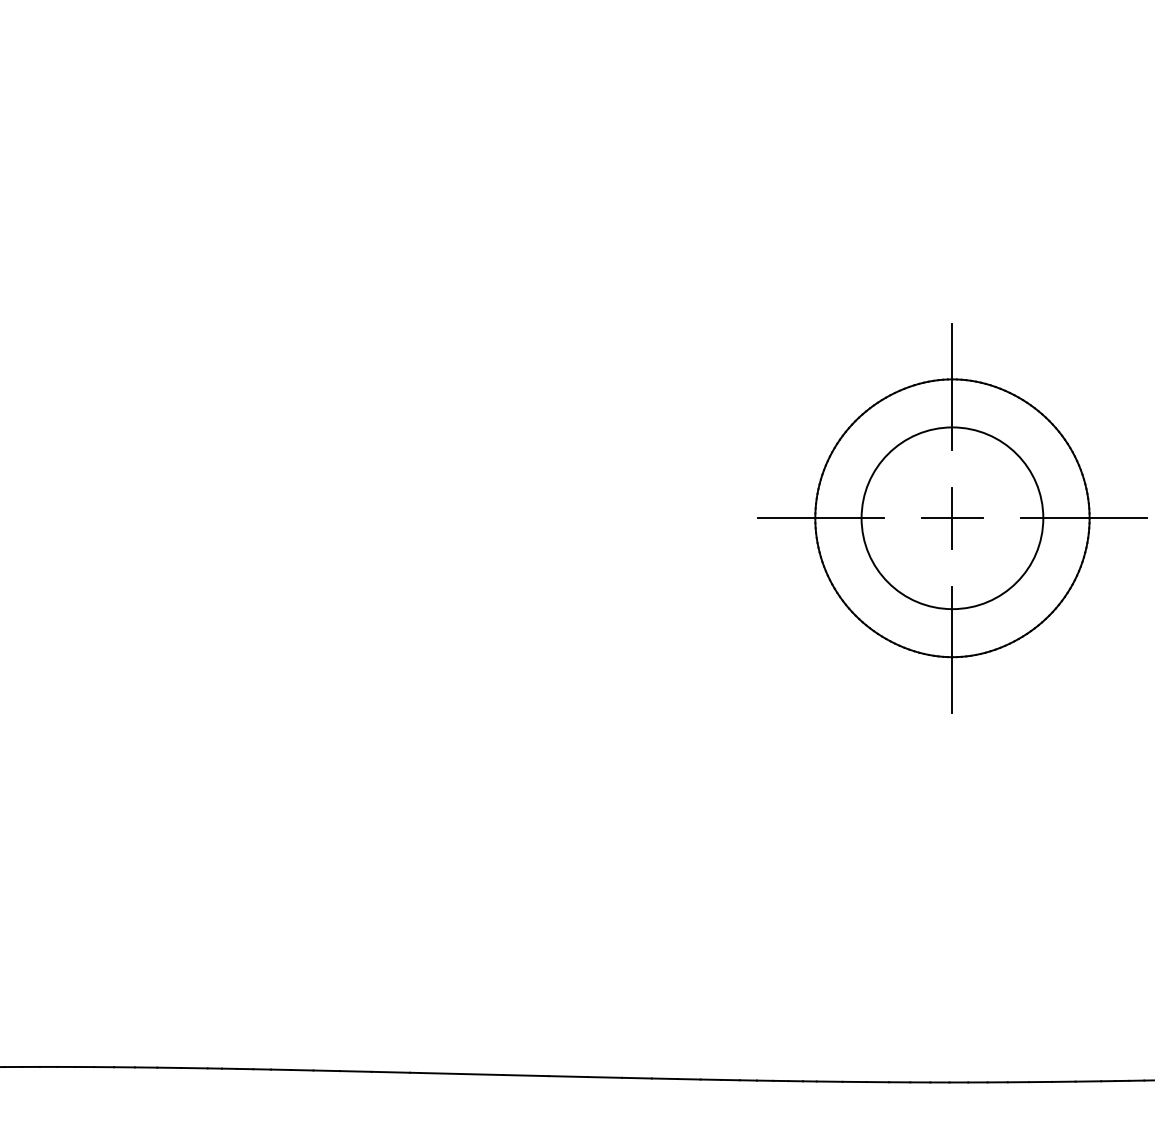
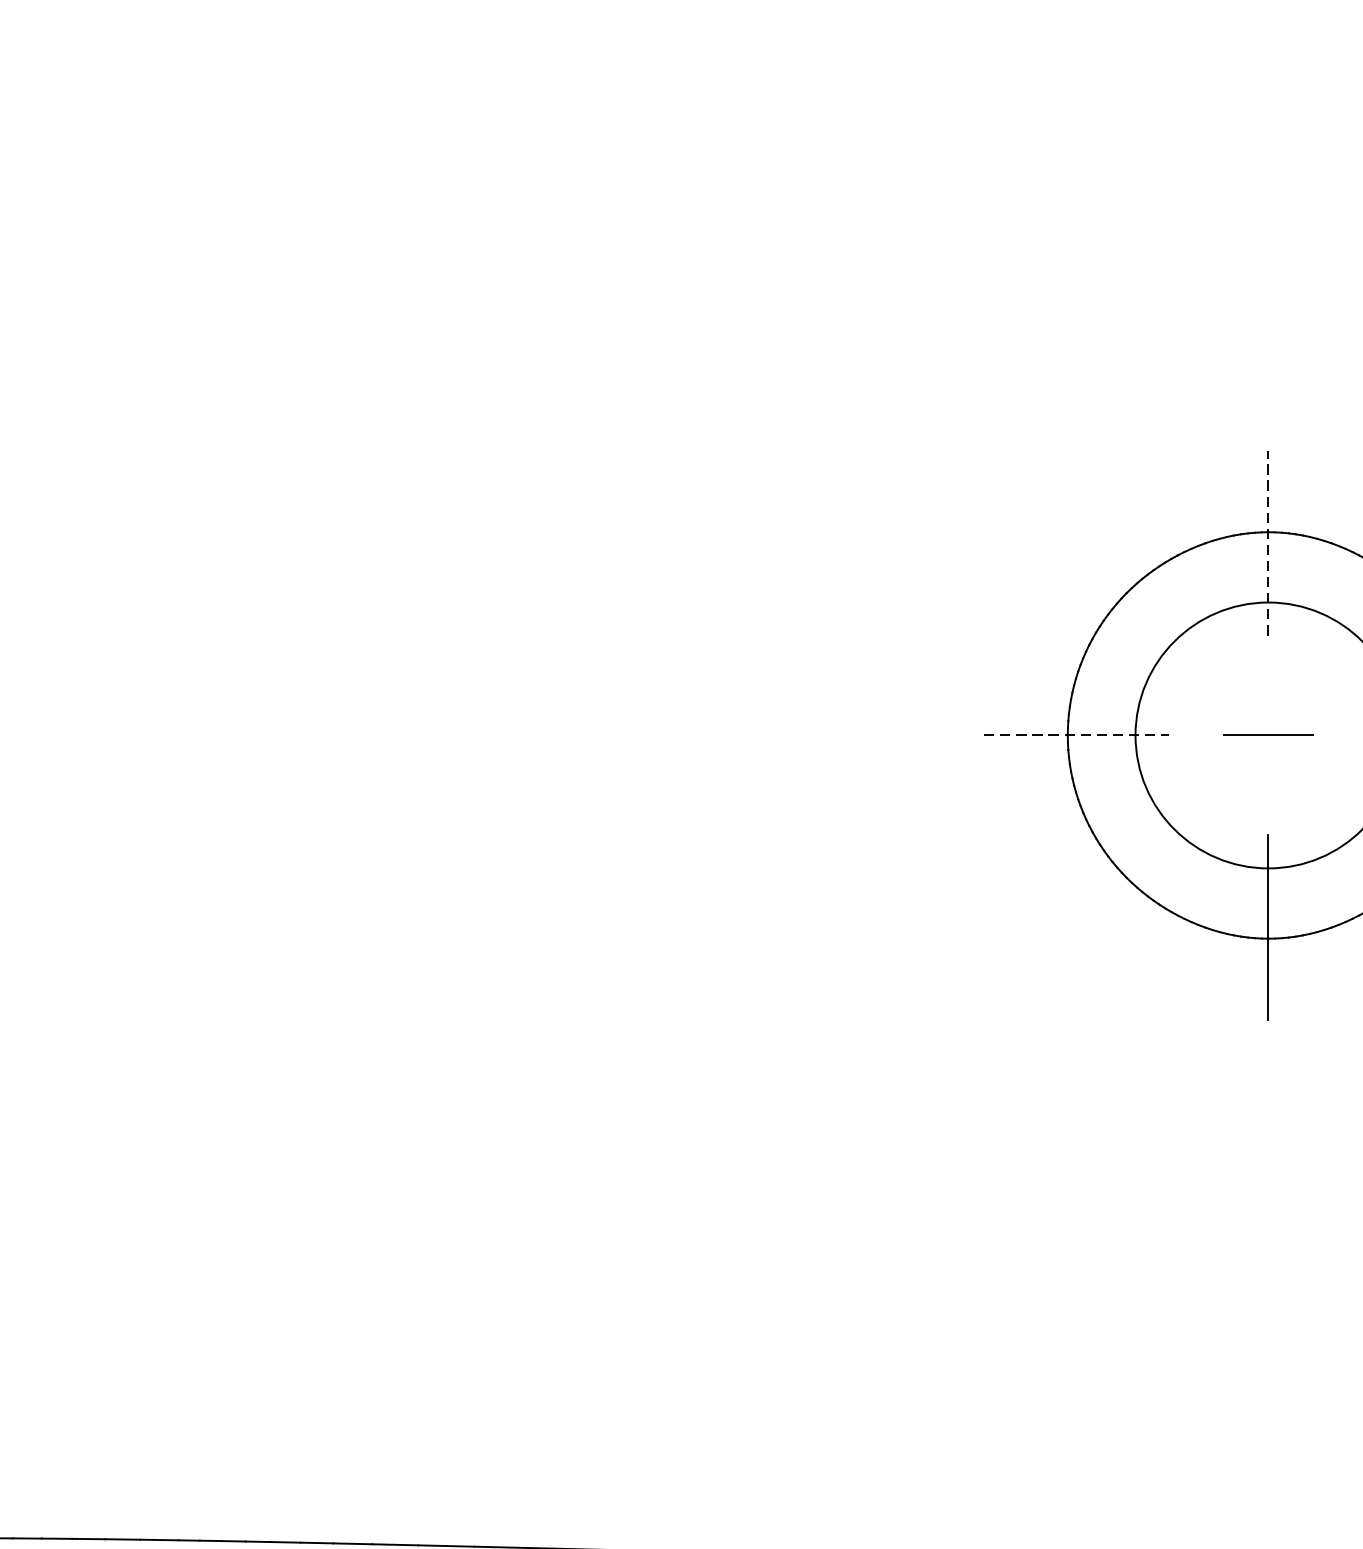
line: (952, 386) -> (1268, 542), solid -> dashed
line: (821, 518) -> (1076, 735), solid -> dashed
line: (952, 518) -> (1268, 735), removed

